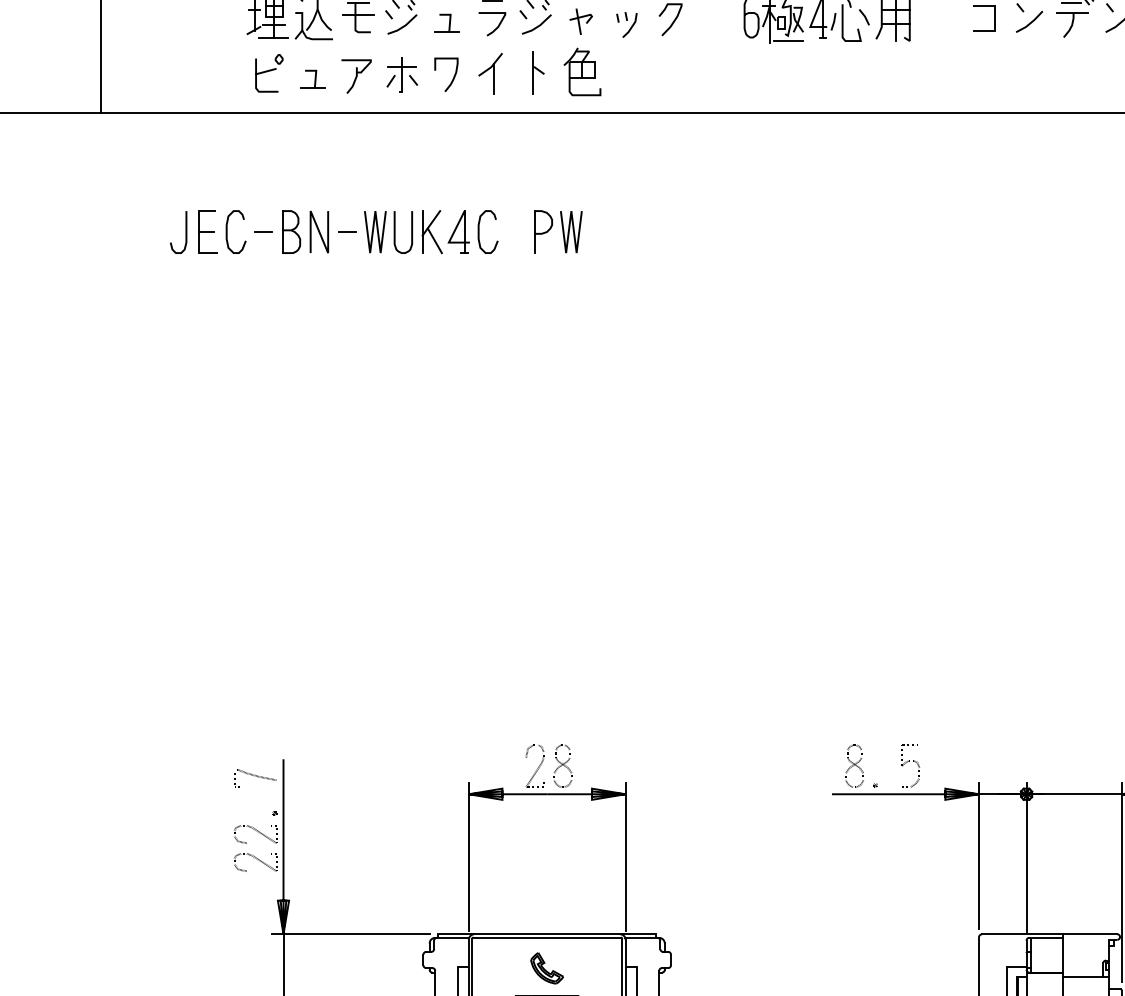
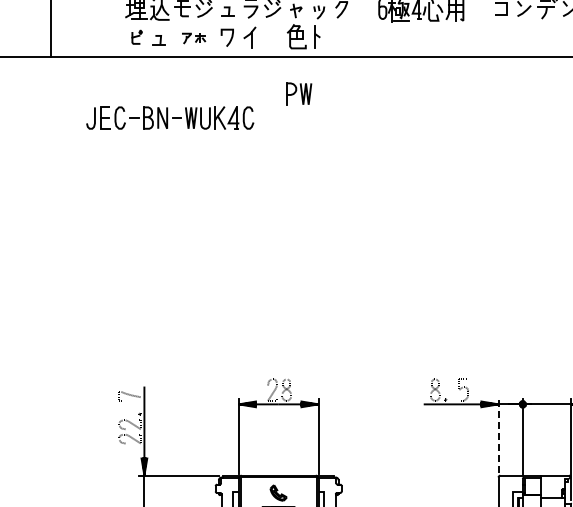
part: (538, 71) -> (317, 36), moved
part: (267, 73) -> (136, 37), size x0.7
part: (379, 75) -> (193, 38), size x0.6
part: (558, 230) -> (299, 93), moved
line: (978, 855) -> (498, 435), solid -> dashed

